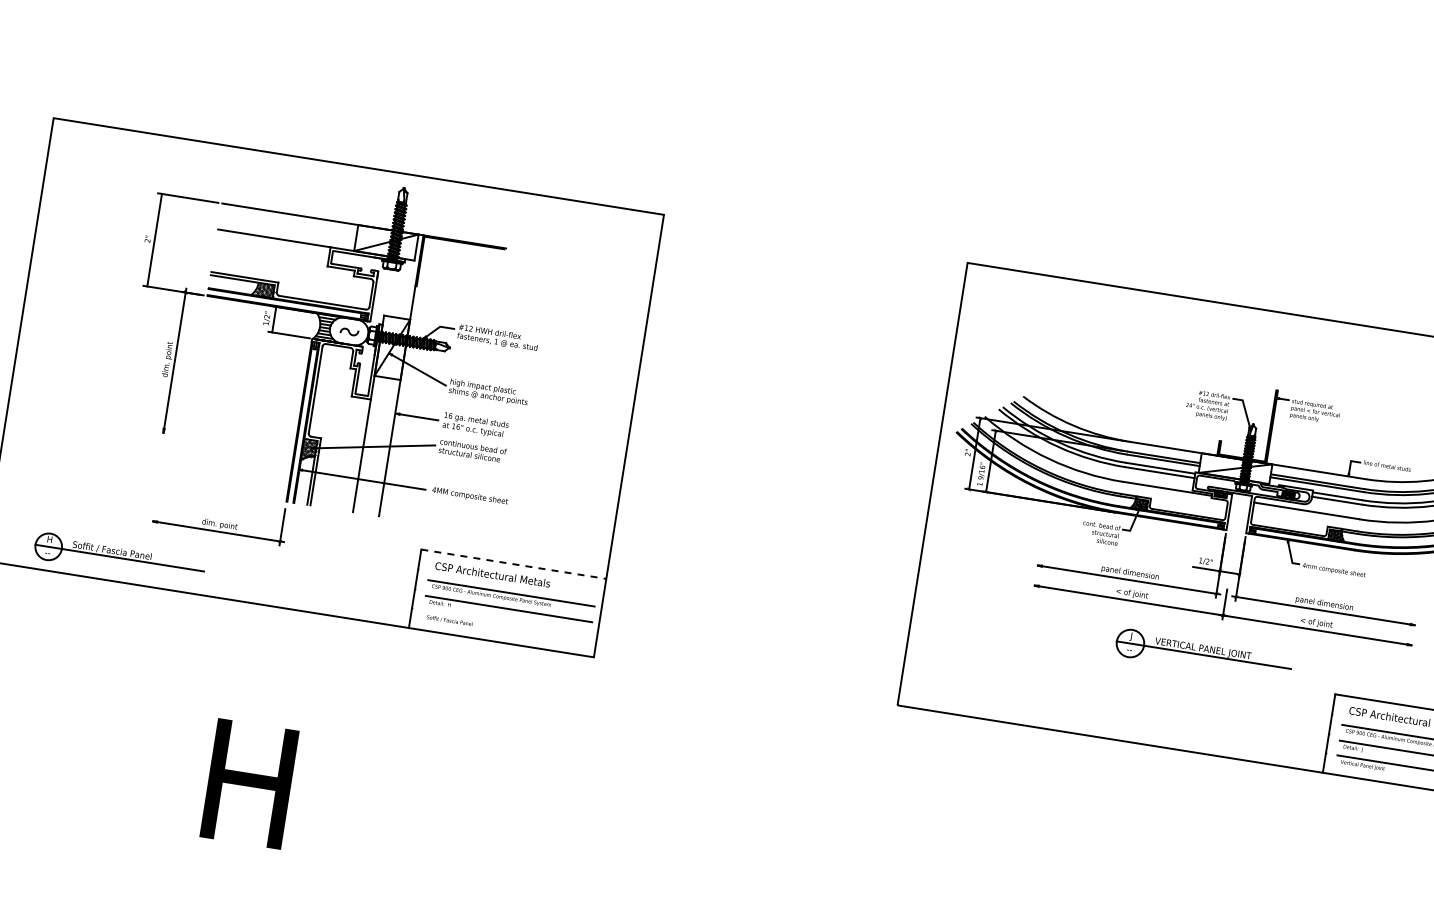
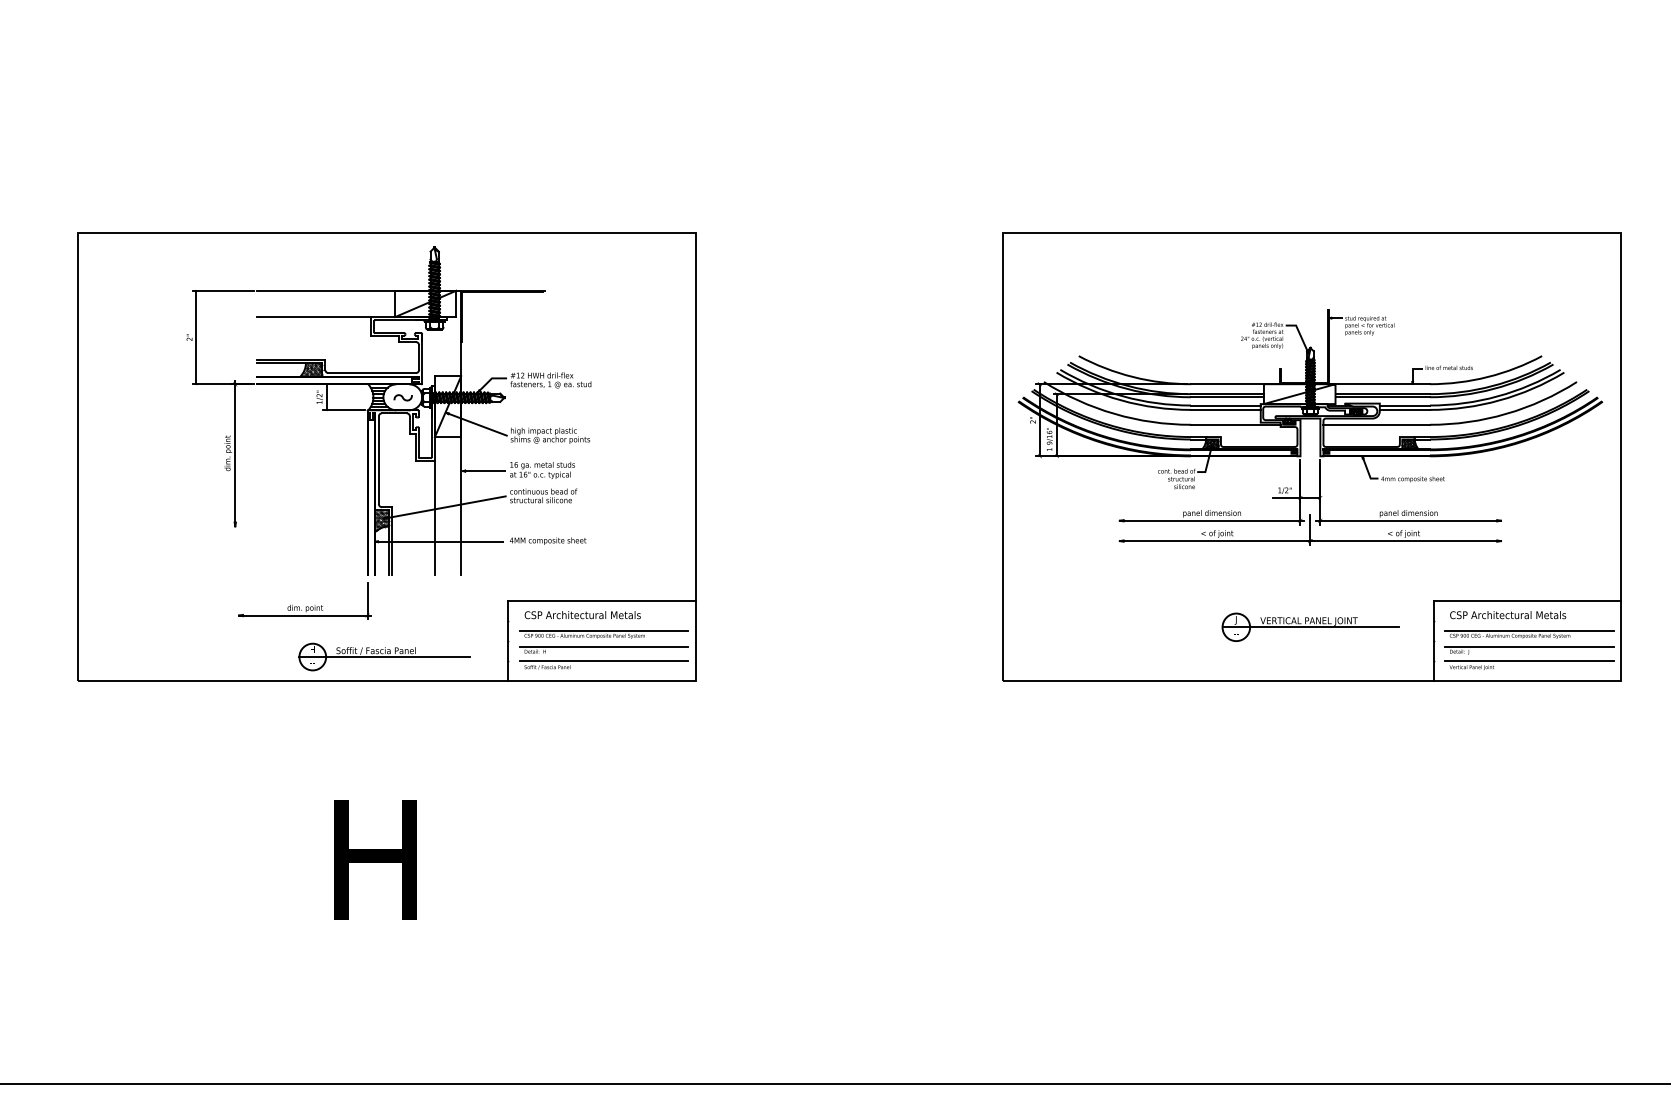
part: (119, 557) -> (384, 656), moved
line: (513, 564) -> (601, 601), dashed -> solid
line: (506, 623) -> (603, 661), added
part: (1203, 654) -> (1310, 626), moved

